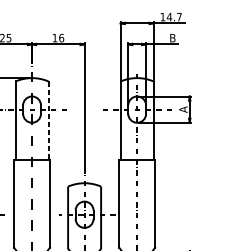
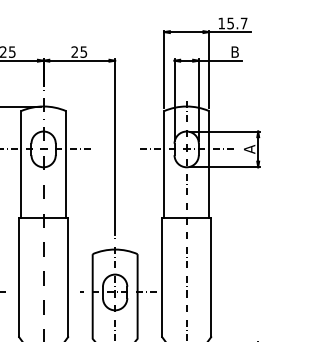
text: (169, 17) -> (230, 23), 14.7 -> 15.7
text: (58, 37) -> (79, 51), 16 -> 25
line: (48, 120) -> (66, 164), dashed -> solid

